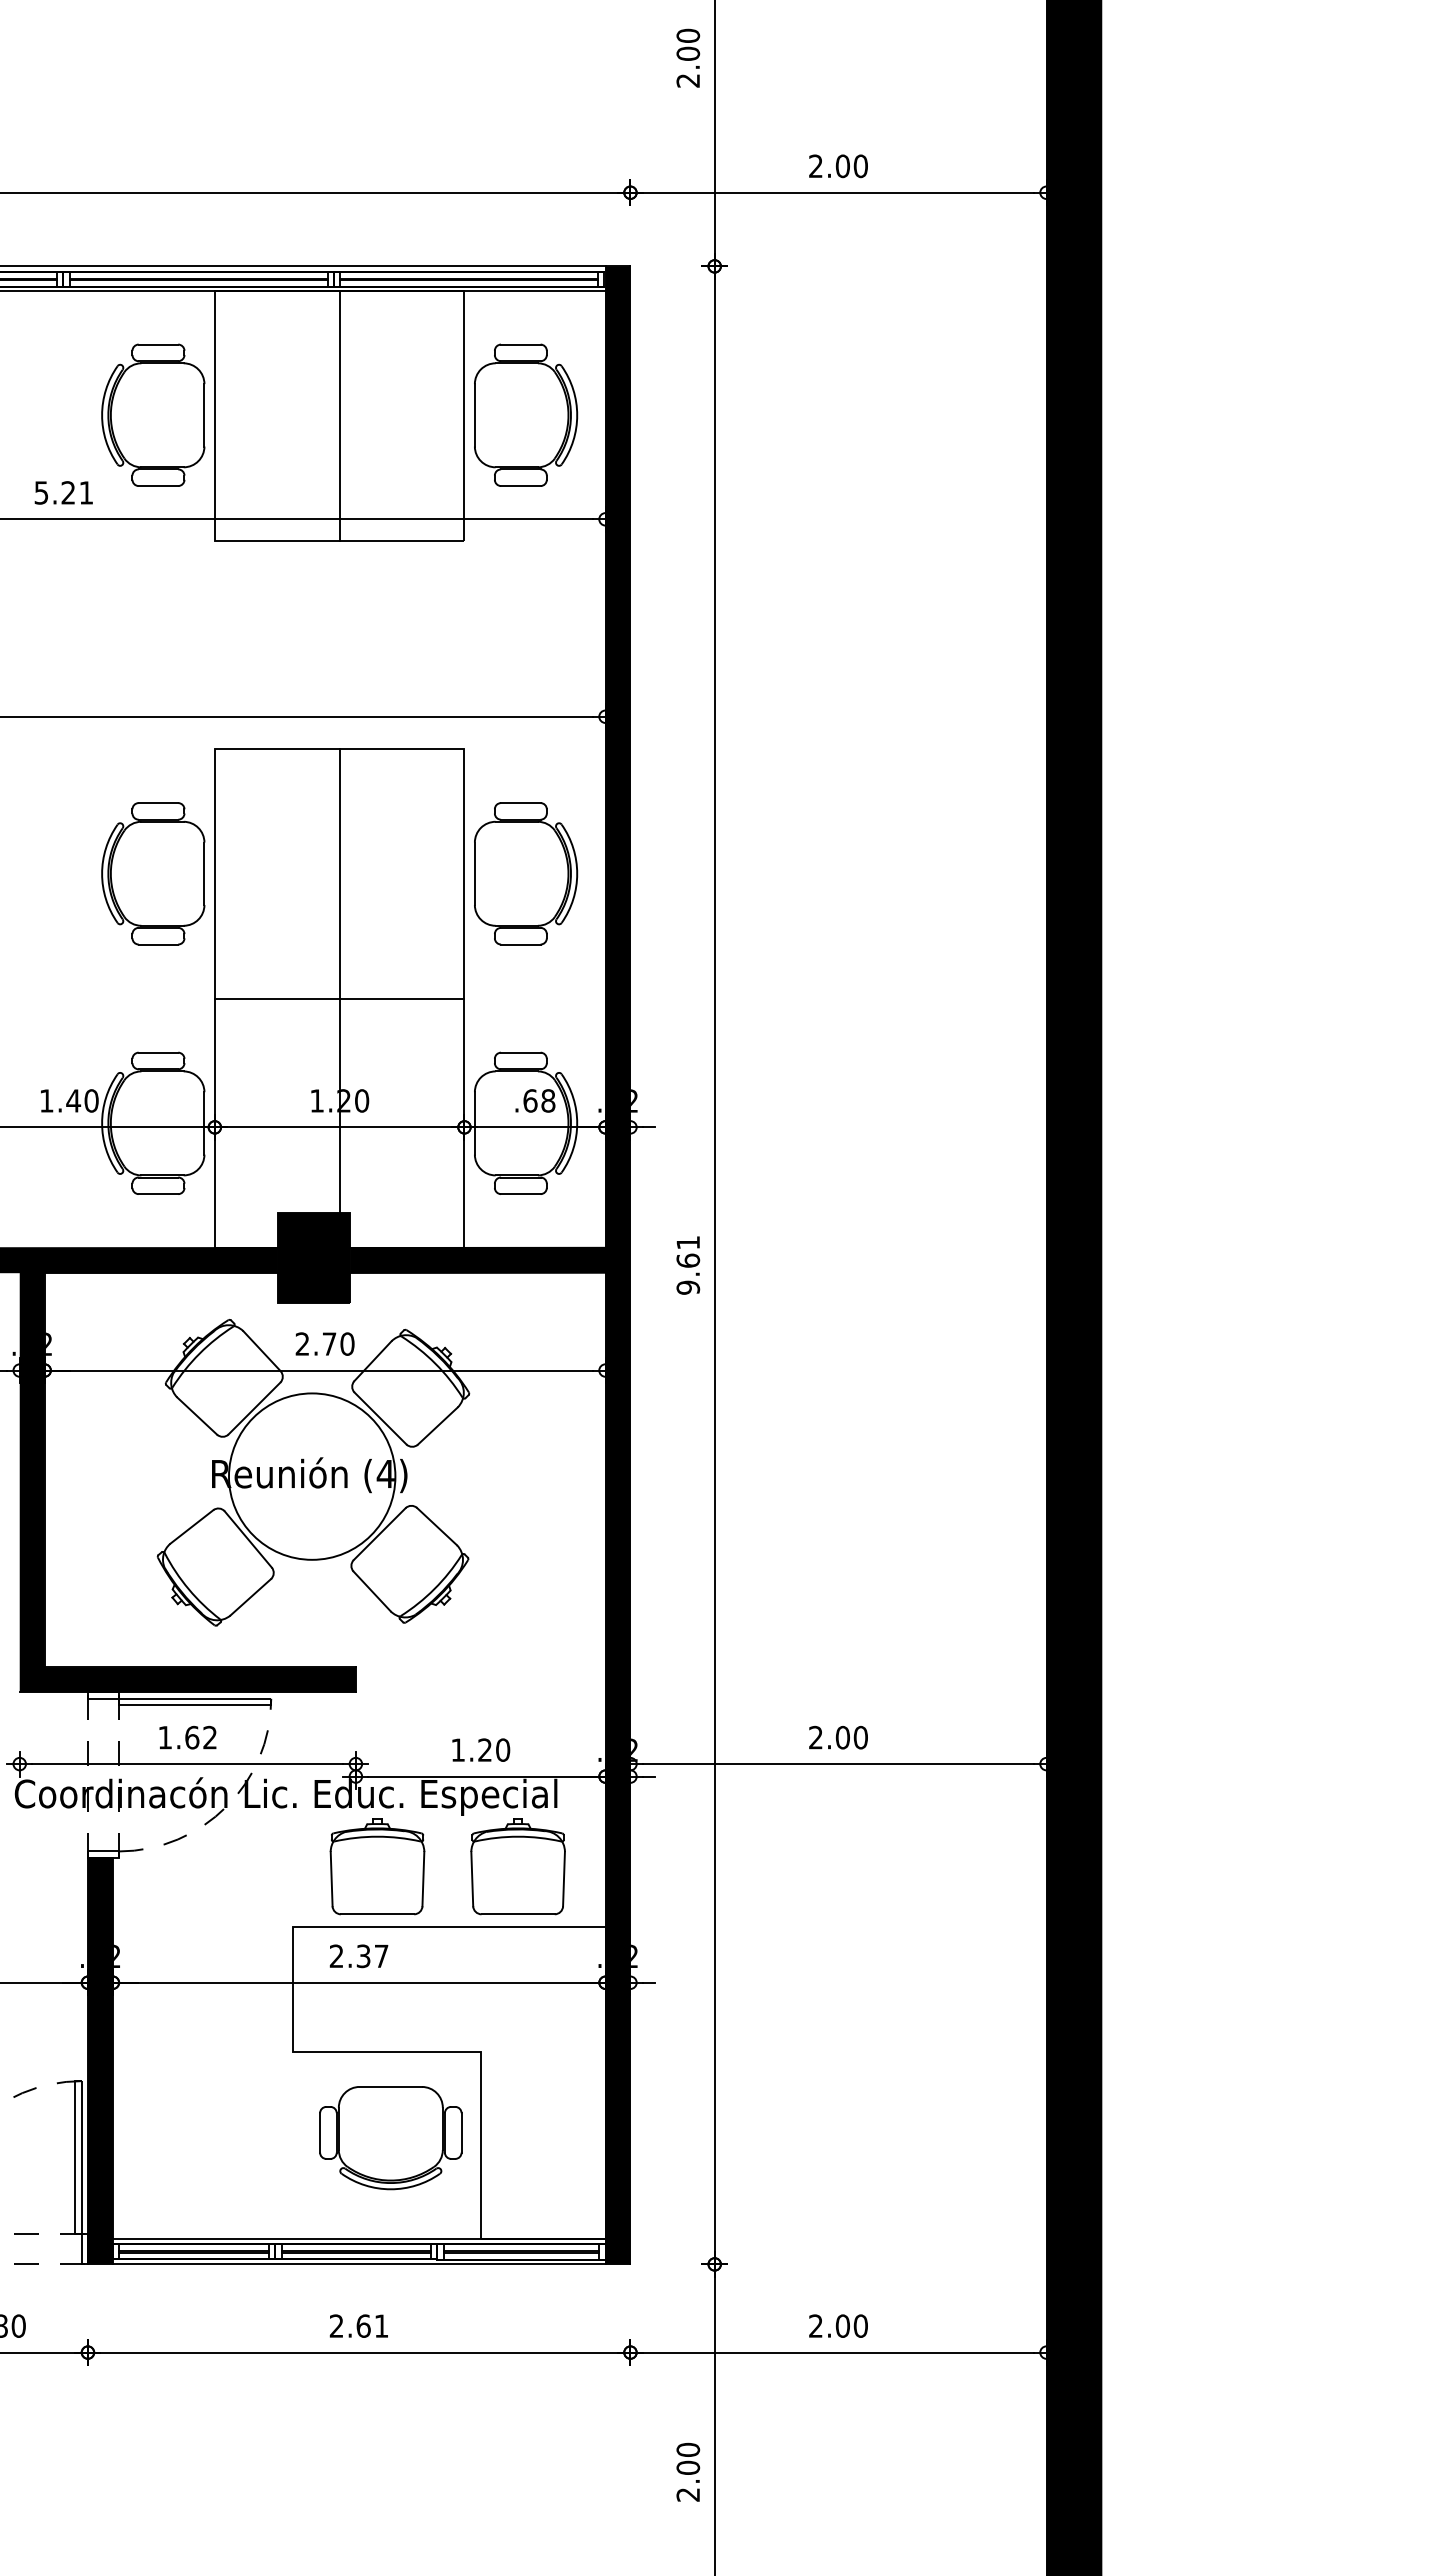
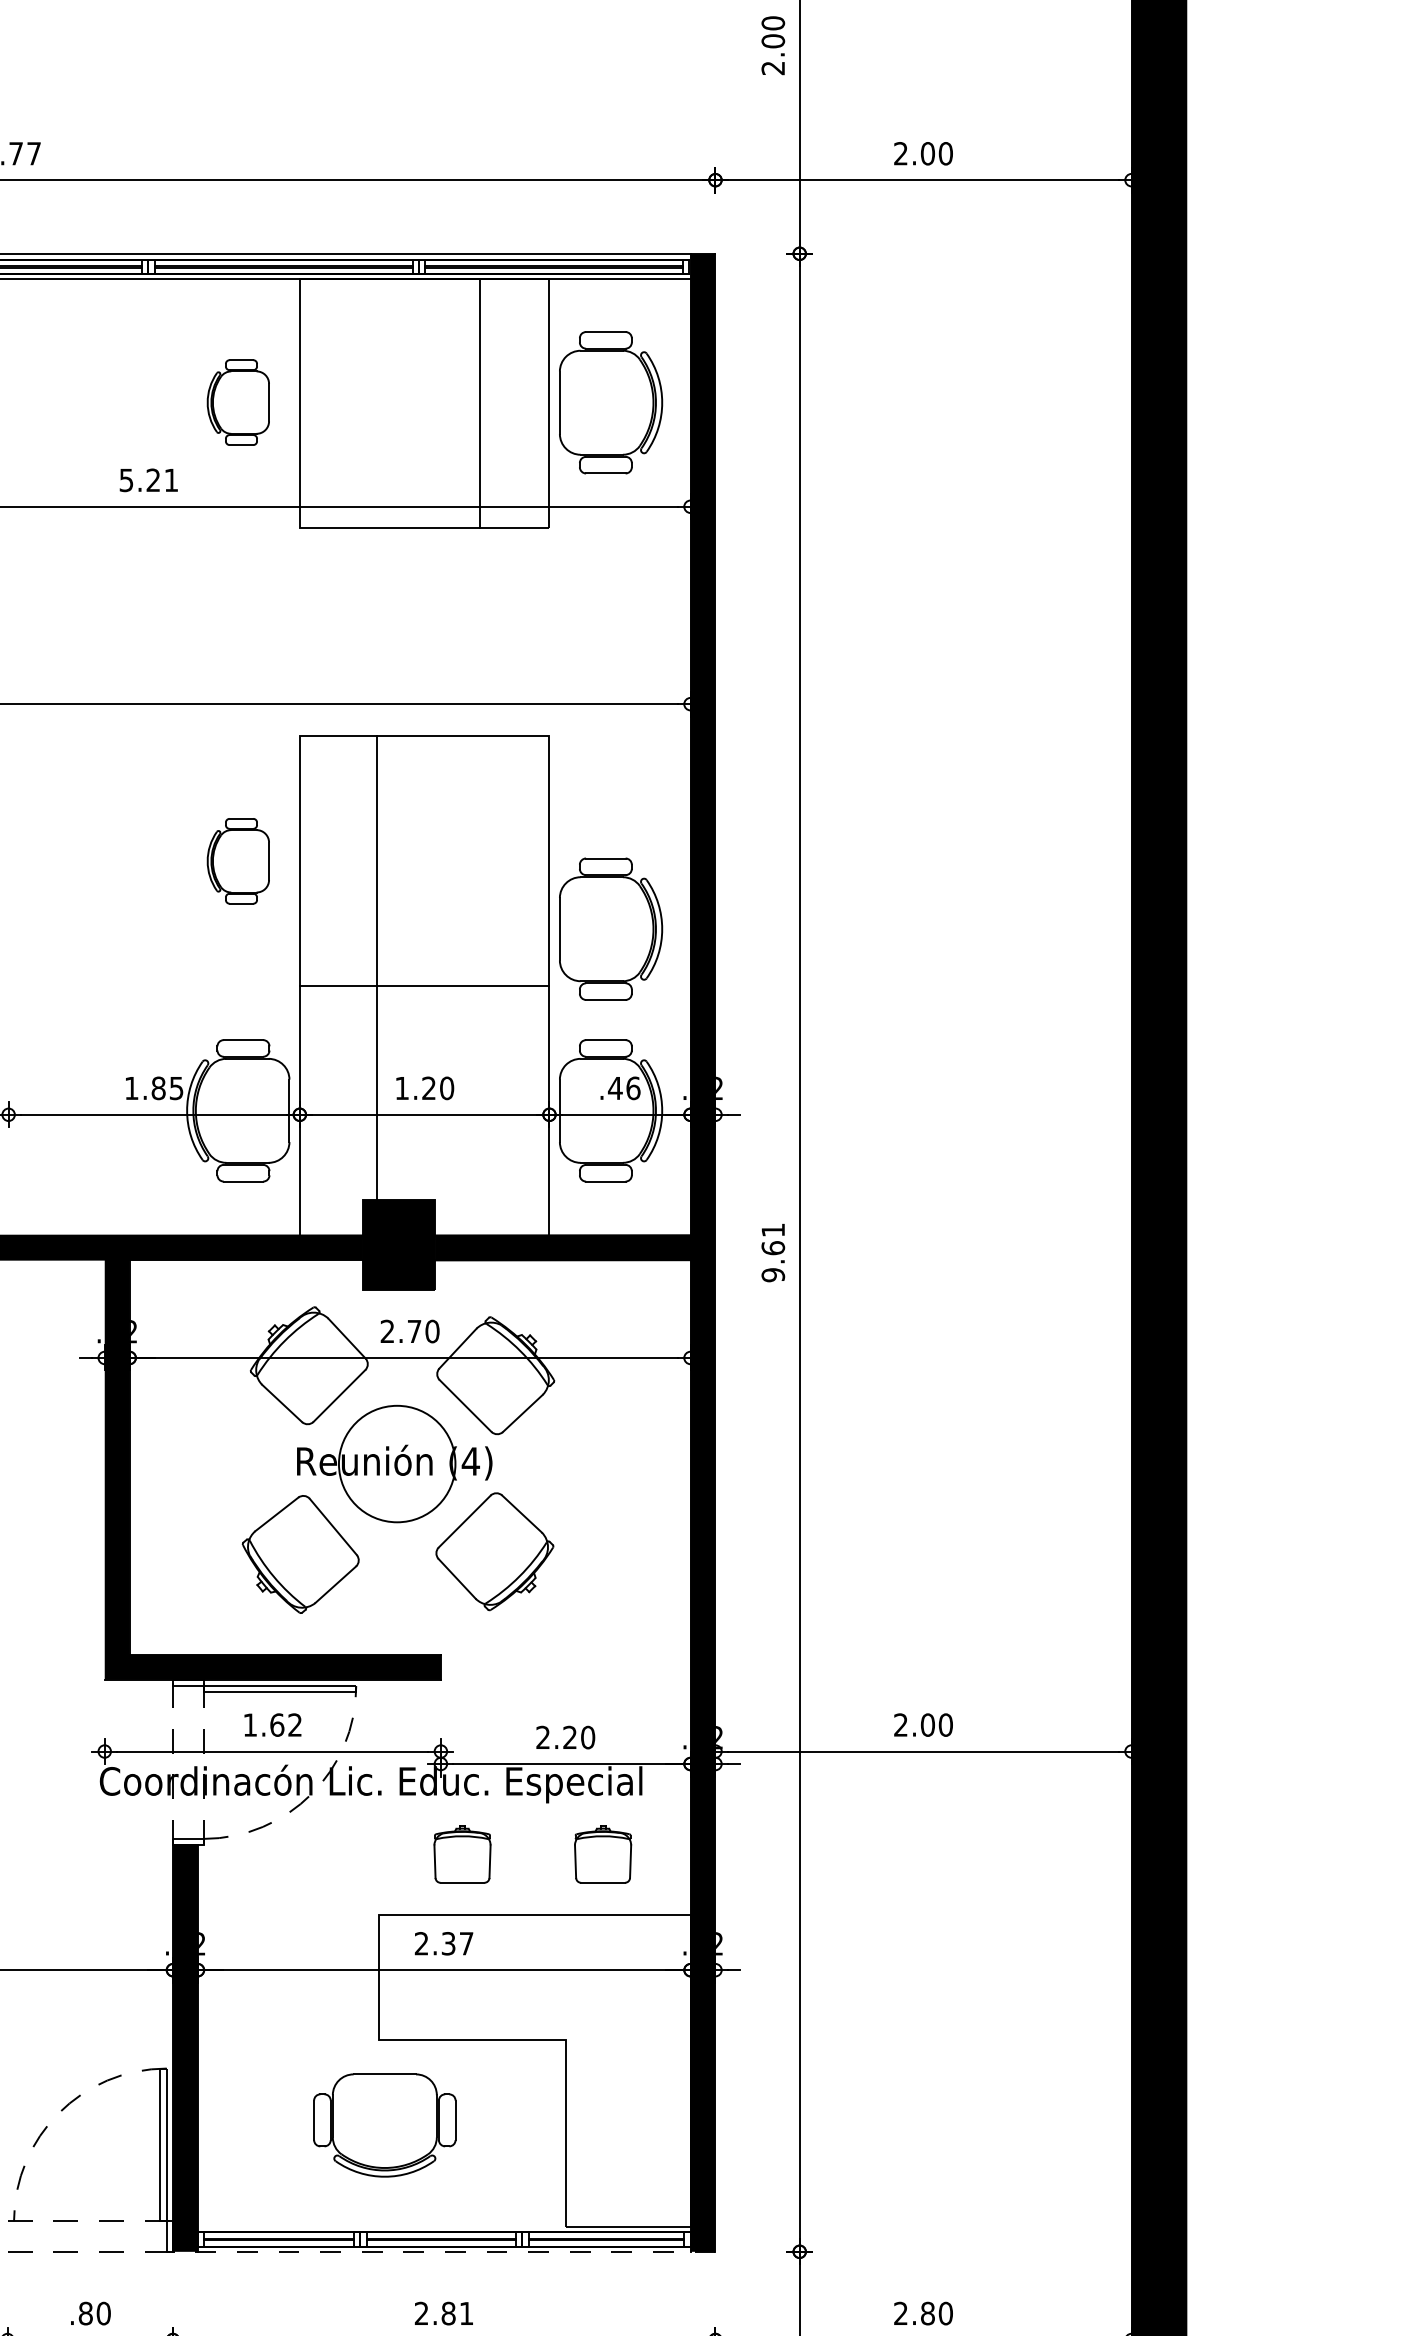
part: (153, 414) -> (238, 401), size x0.6
line: (339, 415) -> (479, 402), moved
part: (153, 873) -> (238, 860), size x0.6
part: (526, 873) -> (611, 928), moved
line: (339, 998) -> (376, 985), moved
text: (82, 1100) -> (167, 1087), 1.40 -> 1.85
text: (538, 1100) -> (623, 1087), .68 -> .46
circle: (312, 1476) -> (397, 1463), size x0.7
text: (457, 1749) -> (542, 1736), 1.20 -> 2.20
part: (377, 1866) -> (462, 1853), size x0.6
part: (517, 1866) -> (602, 1853), size x0.6
part: (390, 2138) -> (384, 2125), moved
line: (358, 2239) -> (443, 2226), removed
line: (358, 2264) -> (443, 2251), solid -> dashed
text: (363, 2325) -> (448, 2312), 2.61 -> 2.81
text: (842, 2325) -> (927, 2312), 2.00 -> 2.80

